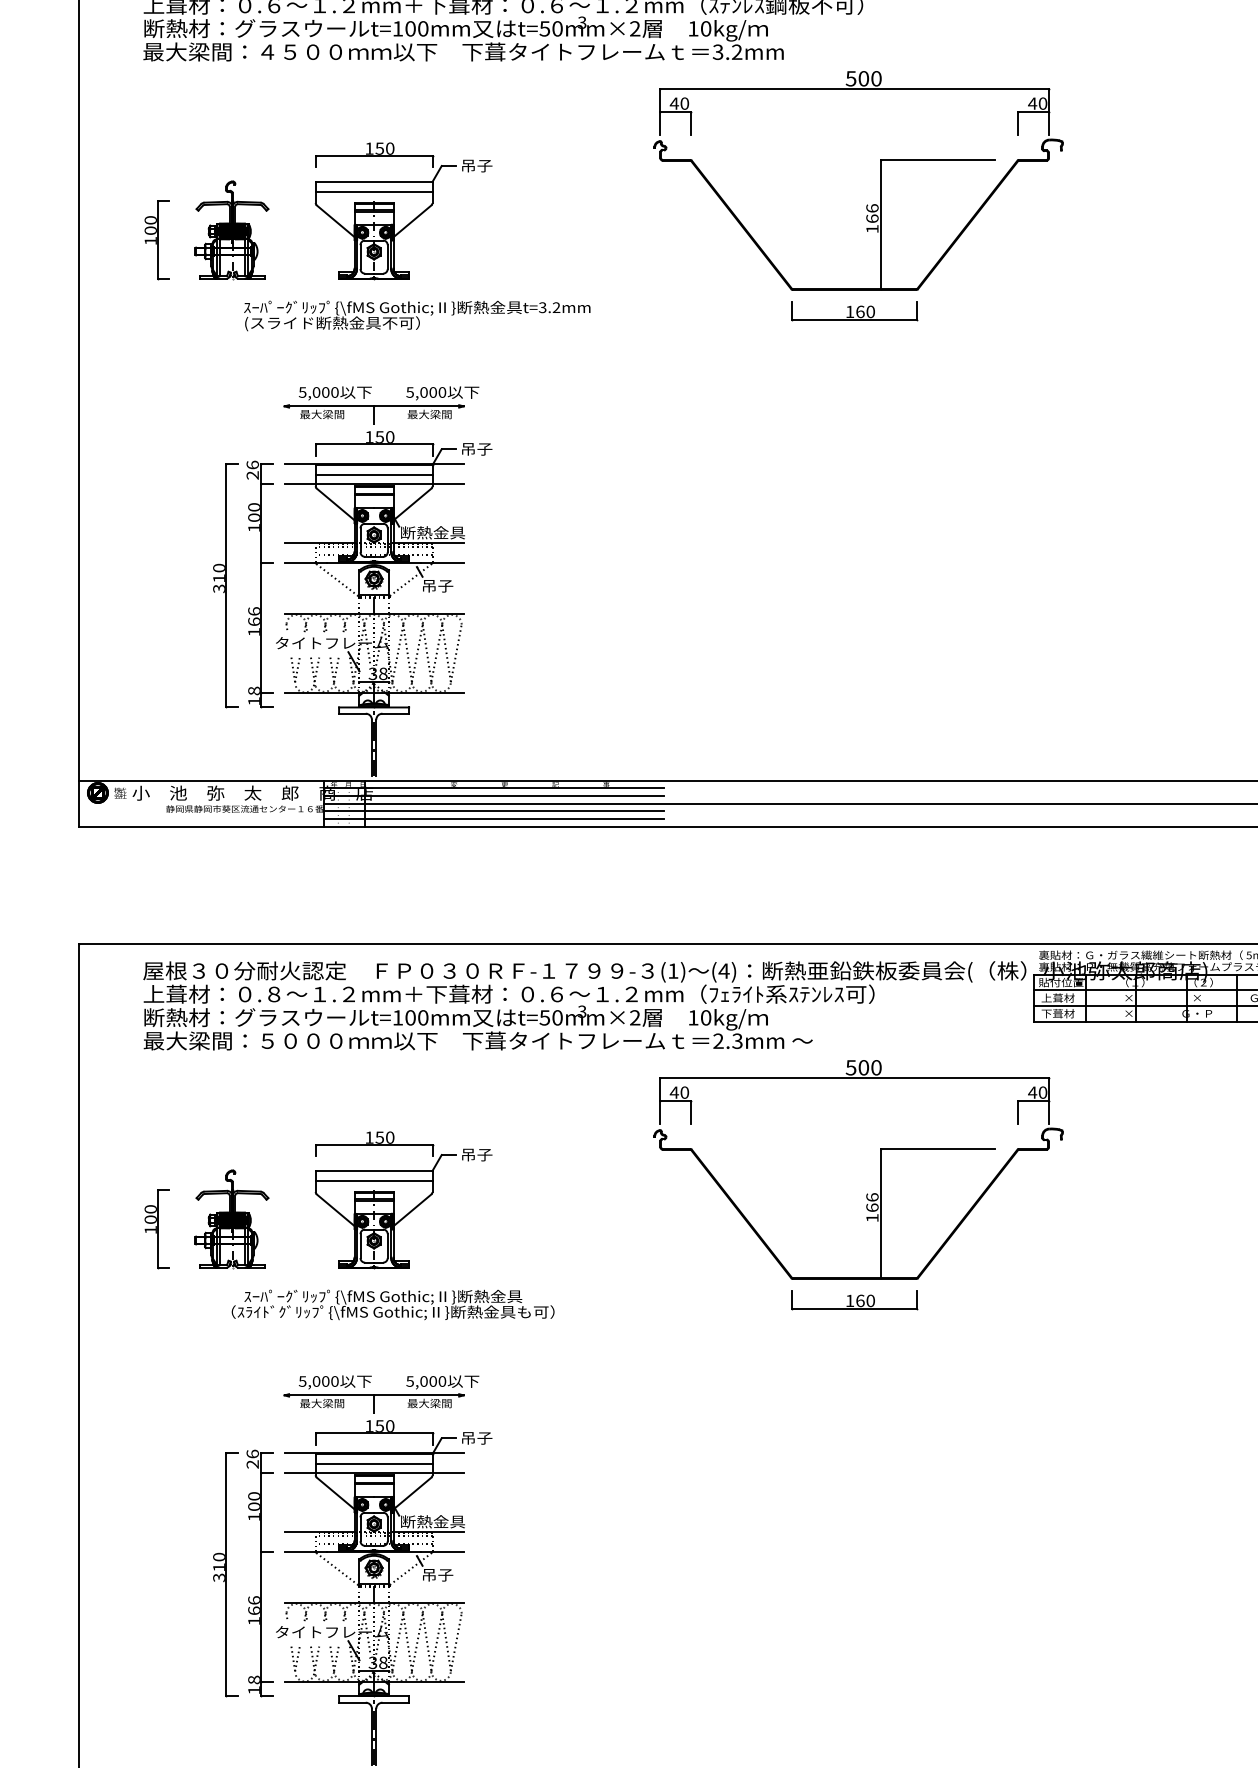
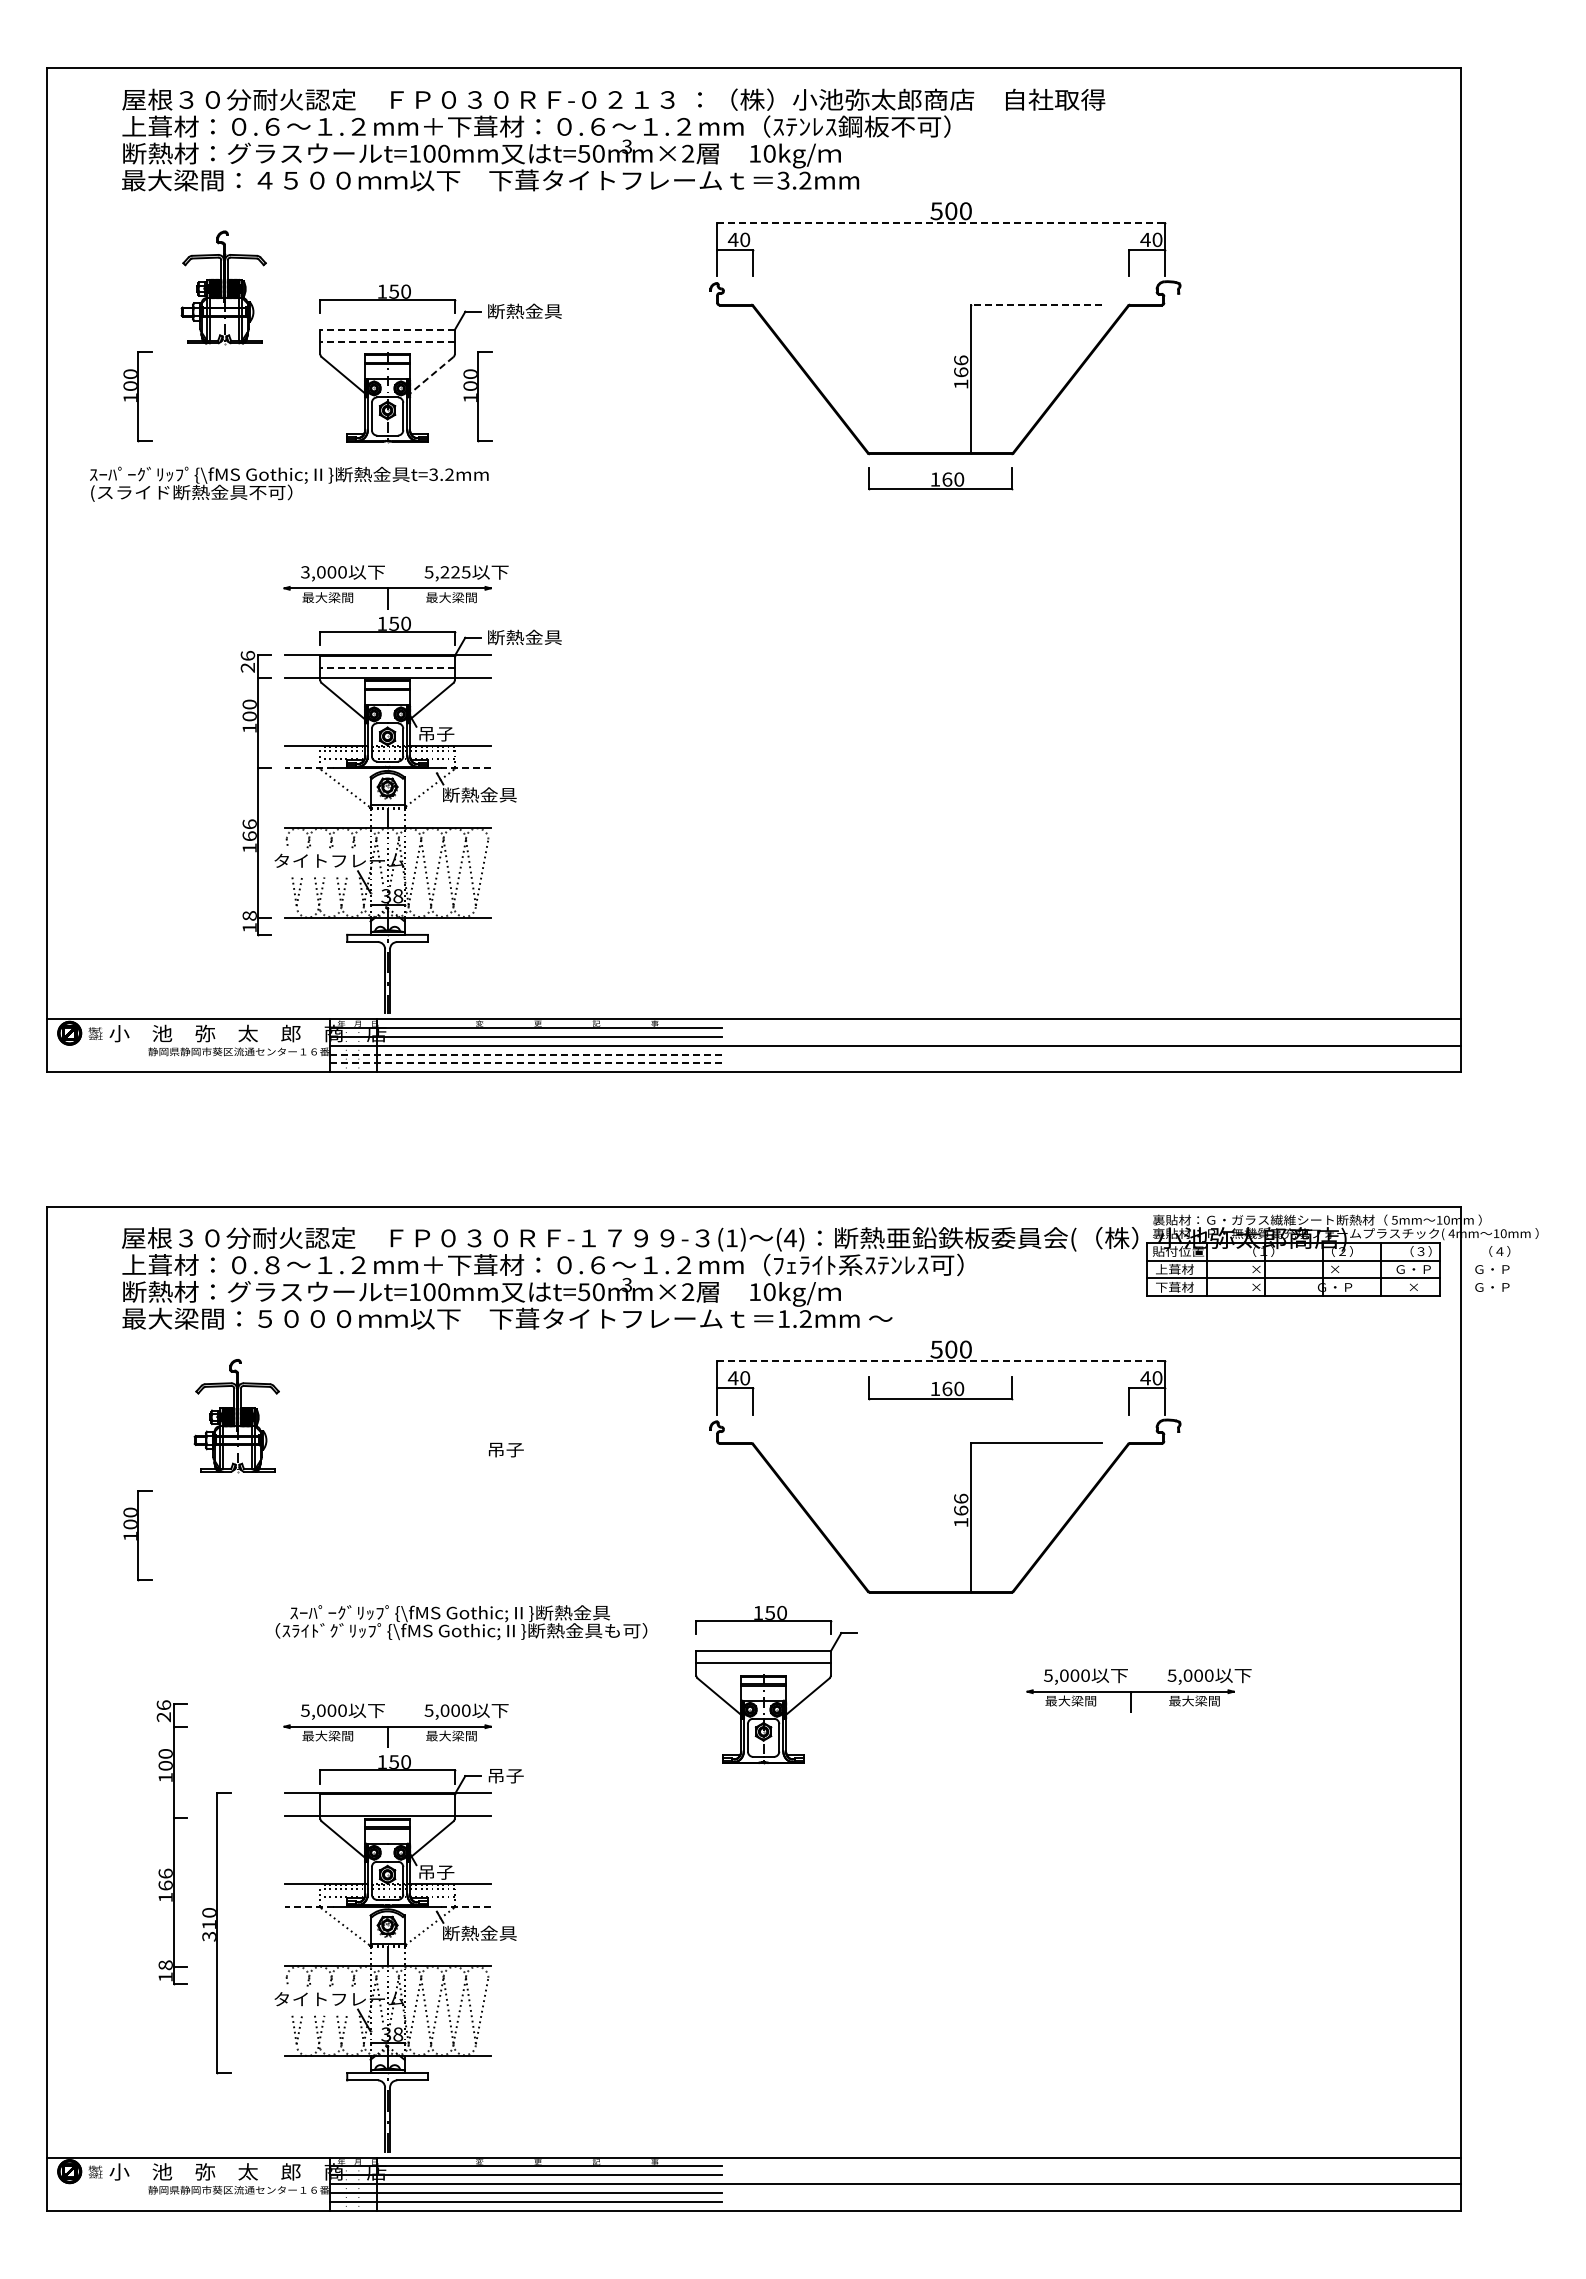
line: (855, 88) -> (941, 222), solid -> dashed
line: (937, 159) -> (1036, 304), solid -> dashed
text: (493, 165) -> (524, 310), 吊子 -> 断熱金具
line: (374, 182) -> (387, 330), solid -> dashed
line: (374, 191) -> (387, 341), solid -> dashed
line: (412, 221) -> (431, 375), solid -> dashed
part: (231, 230) -> (223, 287), moved
part: (452, 239) -> (477, 396), added
text: (417, 315) -> (289, 483), moved
text: (302, 392) -> (305, 572), 5,000 -> 3,000
text: (433, 392) -> (455, 572), 5,000 -> 5,225
text: (493, 449) -> (524, 637), 吊子 -> 断熱金具
line: (374, 475) -> (387, 667), solid -> dashed
text: (433, 532) -> (455, 733), 断熱金具 -> 吊子
line: (306, 562) -> (309, 768), solid -> dashed
line: (442, 562) -> (466, 768), solid -> dashed
text: (453, 585) -> (479, 794), 吊子 -> 断熱金具
part: (225, 586) -> (216, 795), removed
line: (493, 811) -> (525, 1054), solid -> dashed
line: (493, 819) -> (525, 1063), solid -> dashed
text: (727, 1041) -> (794, 1319), 2.3mm -> 1.2mm
line: (855, 1078) -> (941, 1361), solid -> dashed
part: (385, 1200) -> (776, 1685), moved
part: (231, 1219) -> (236, 1416), moved
part: (854, 1300) -> (940, 1388), moved
text: (393, 1304) -> (461, 1622), moved
part: (1026, 1363) -> (1138, 1690), added
line: (374, 1464) -> (387, 1806), removed
text: (433, 1521) -> (455, 1871), 断熱金具 -> 吊子
line: (306, 1551) -> (309, 1906), solid -> dashed
line: (442, 1551) -> (466, 1906), solid -> dashed
part: (259, 1573) -> (171, 1842), moved
text: (453, 1574) -> (479, 1932), 吊子 -> 断熱金具

